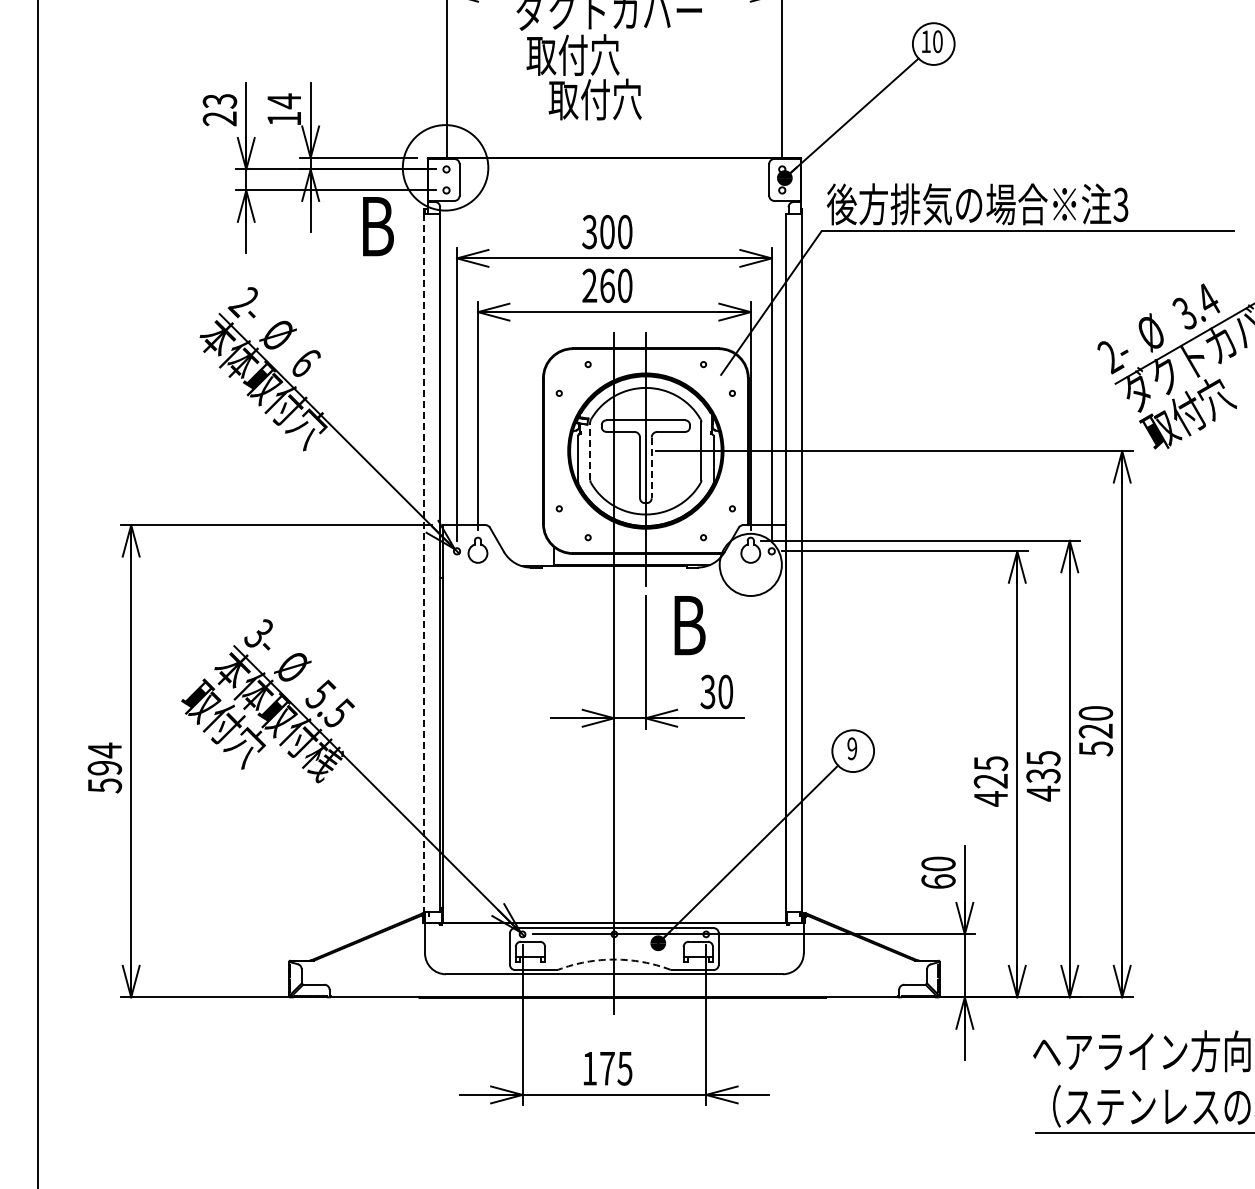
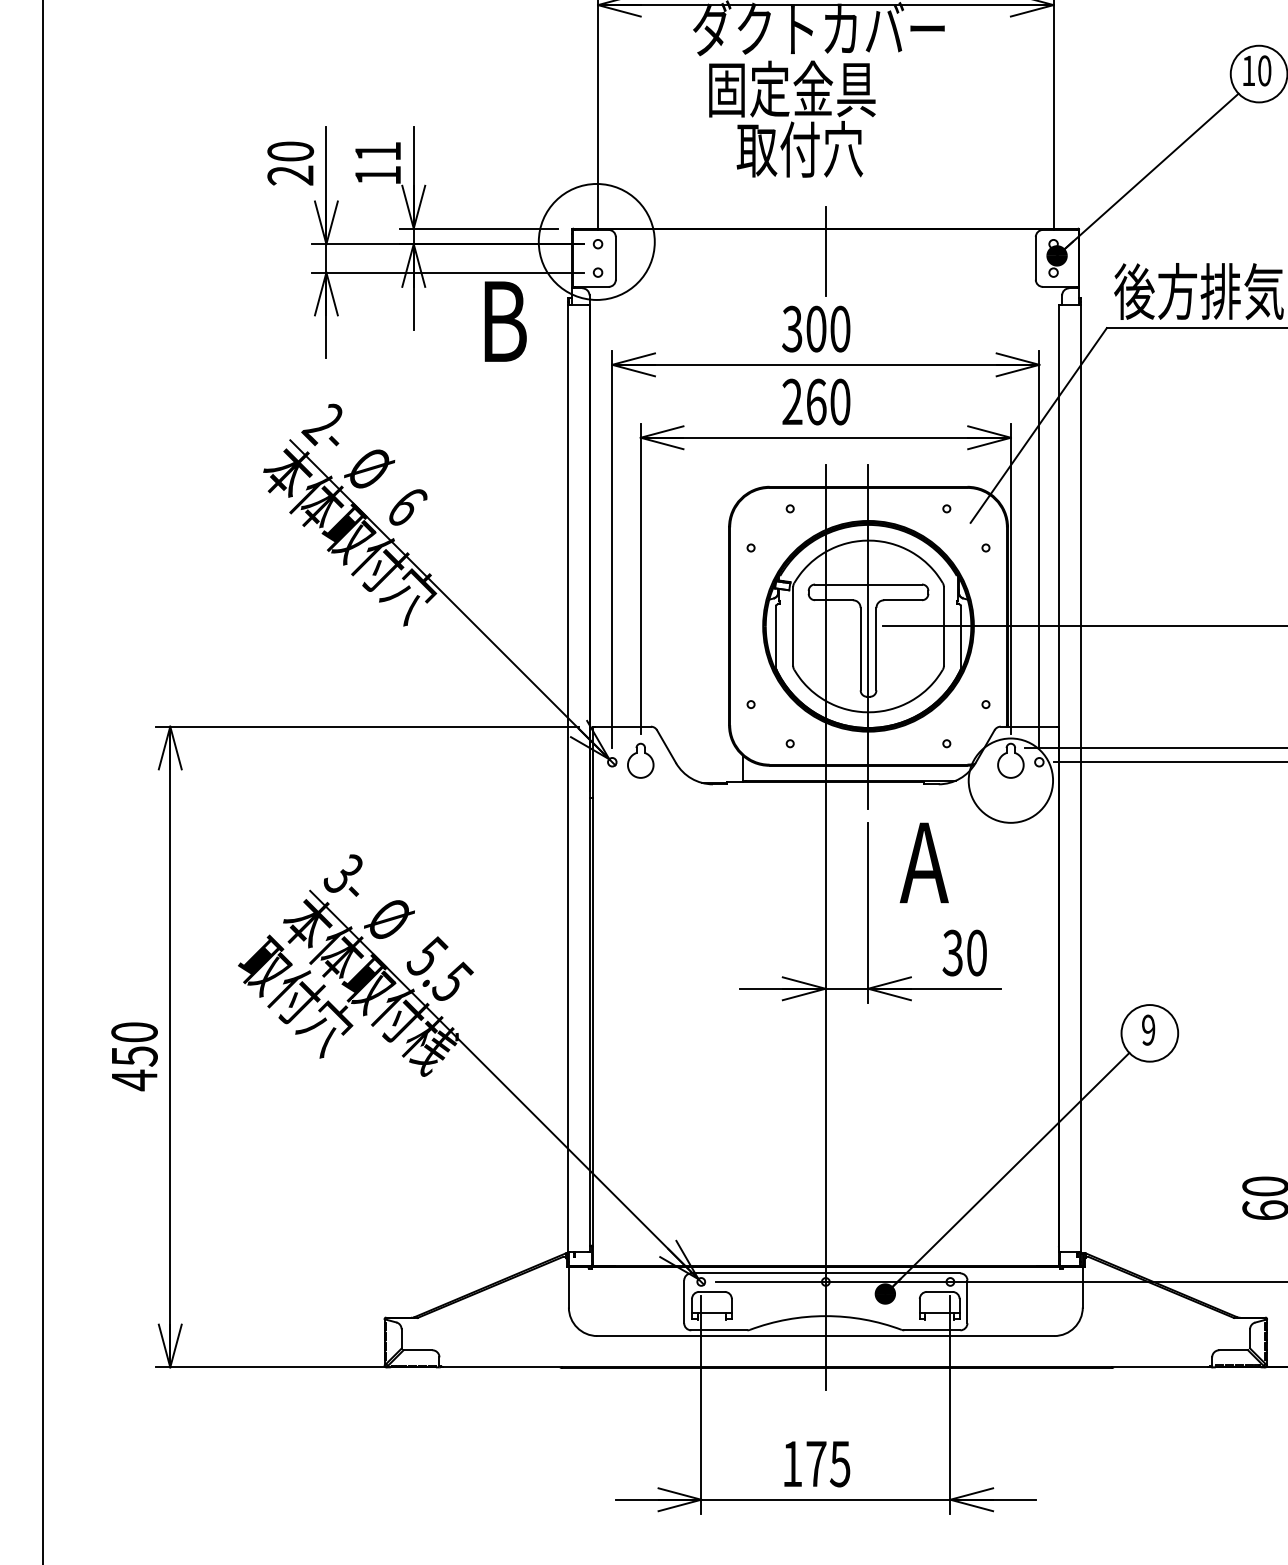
text: (588, 55) -> (790, 89), 取付穴 -> 固定金具
text: (219, 101) -> (290, 151), 23 -> 20
text: (283, 101) -> (376, 151), 14 -> 11
line: (614, 174) -> (825, 251), added
line: (590, 450) -> (793, 625), dashed -> solid
line: (651, 468) -> (876, 649), dashed -> solid
line: (424, 563) -> (568, 778), dashed -> solid
text: (687, 625) -> (925, 862), B -> A
text: (104, 767) -> (134, 1055), 594 -> 450
arc: (614, 959) -> (825, 1316), dashed -> solid

